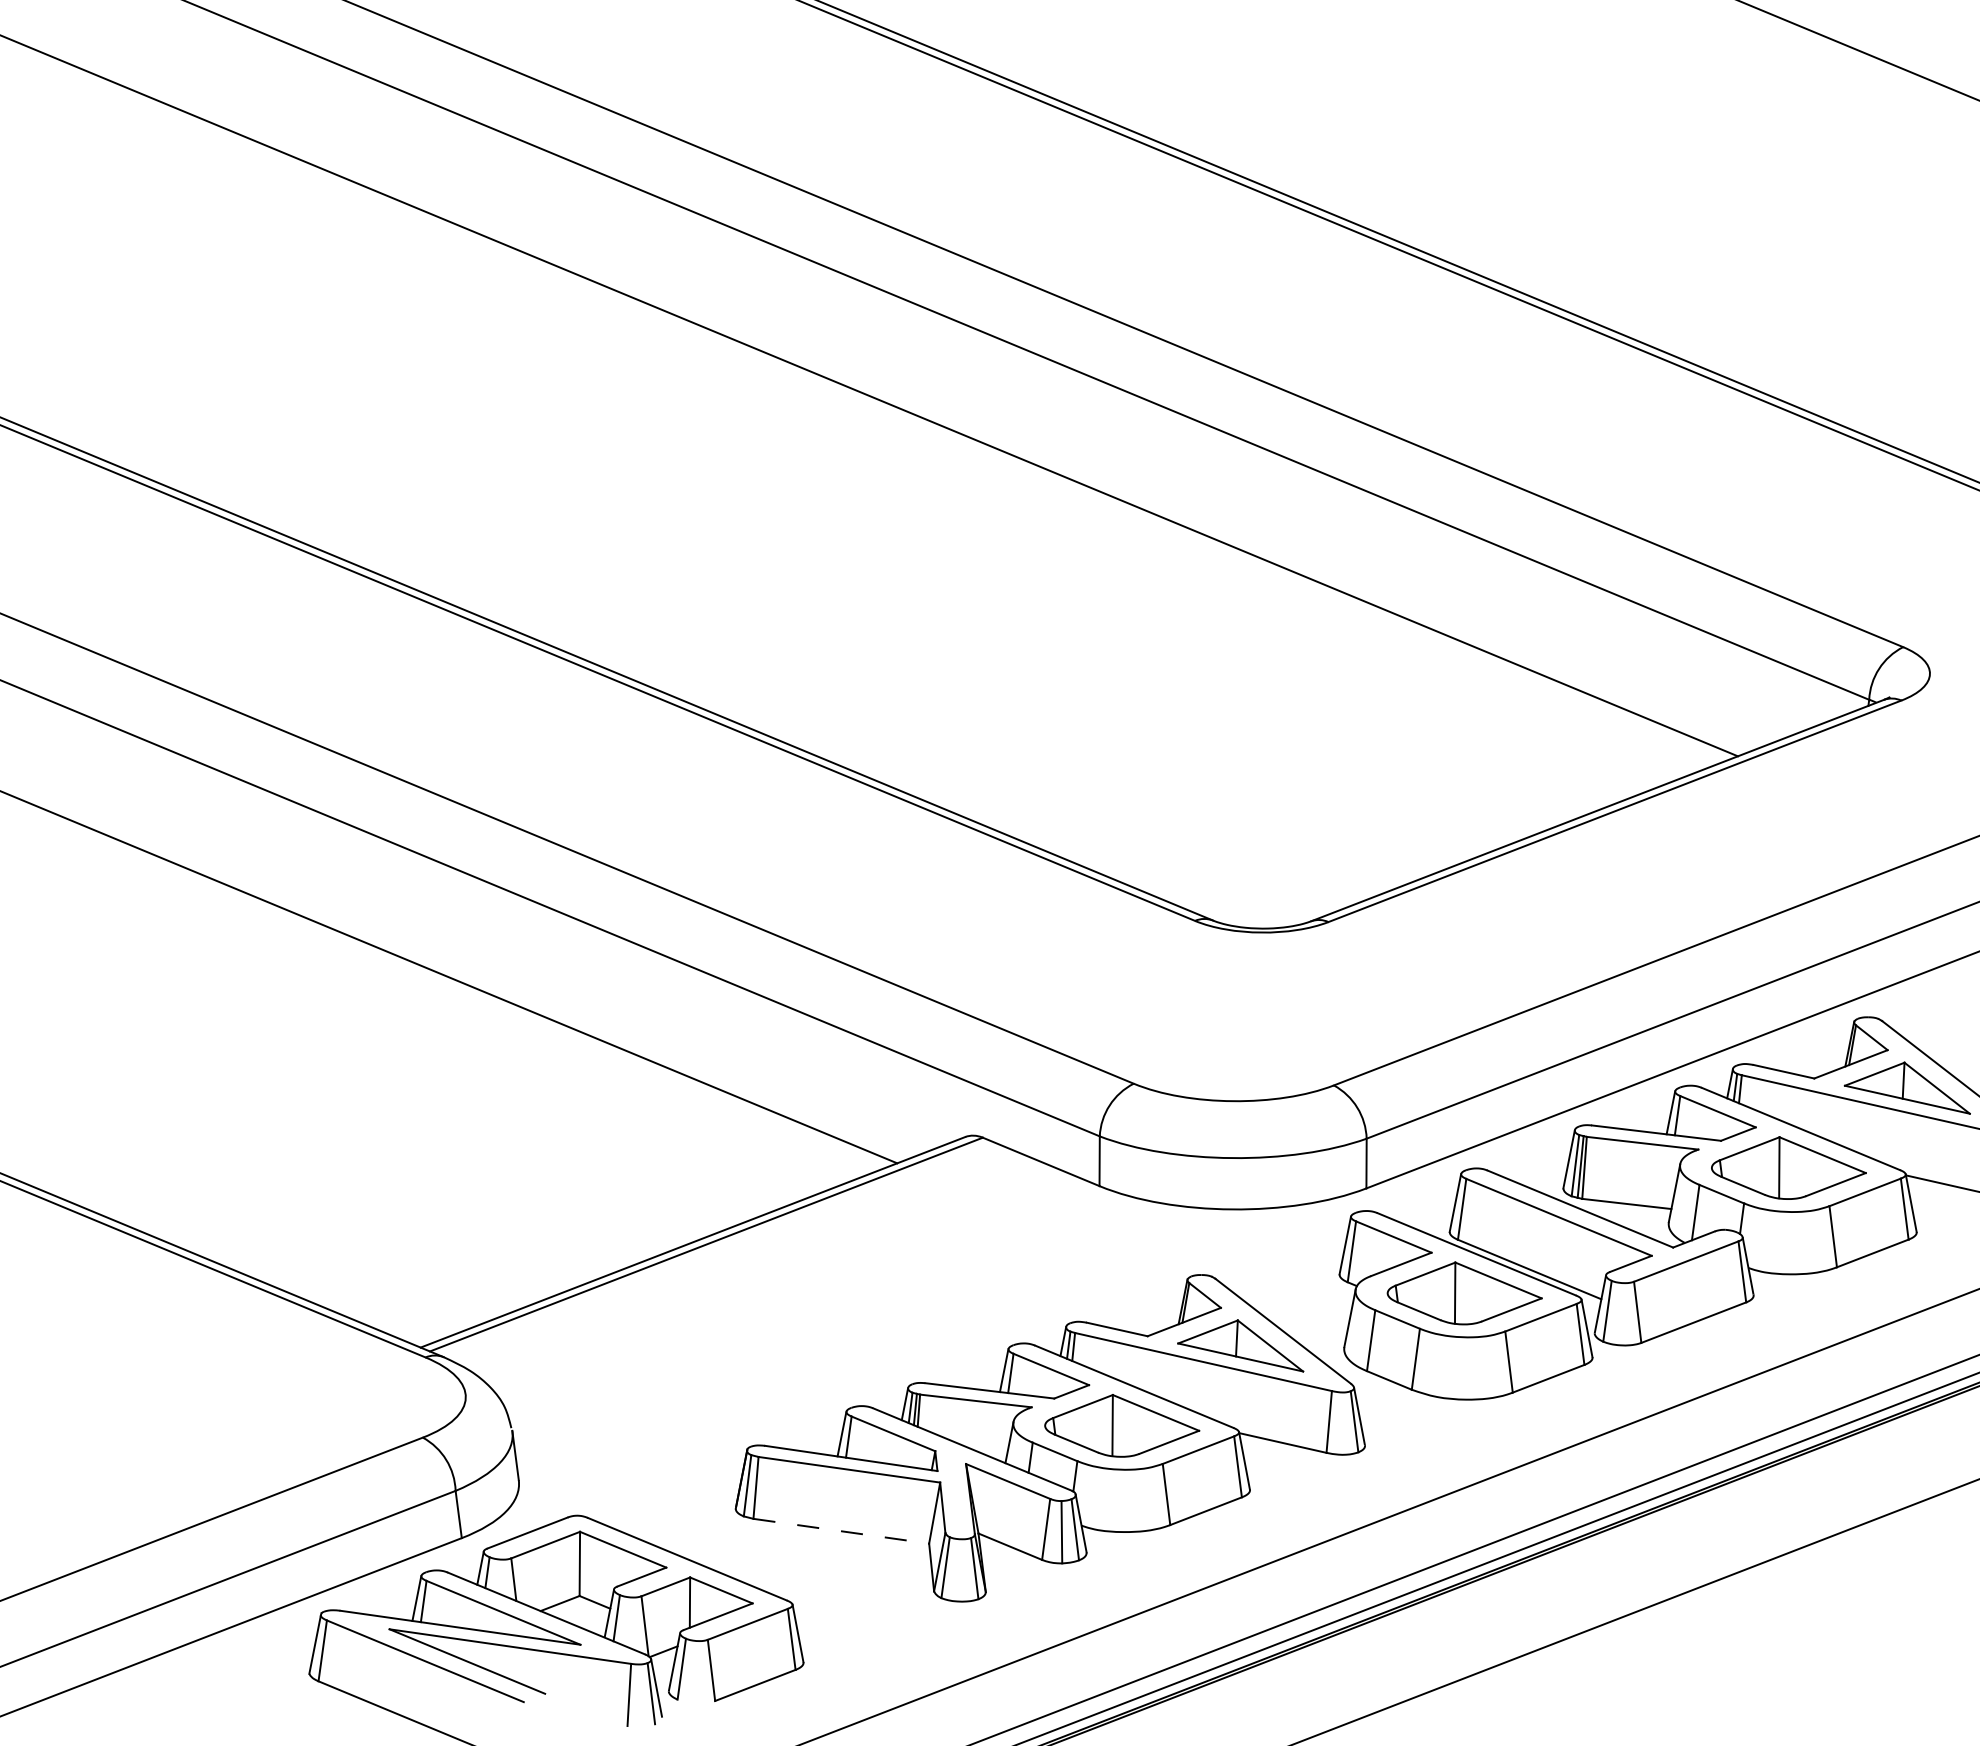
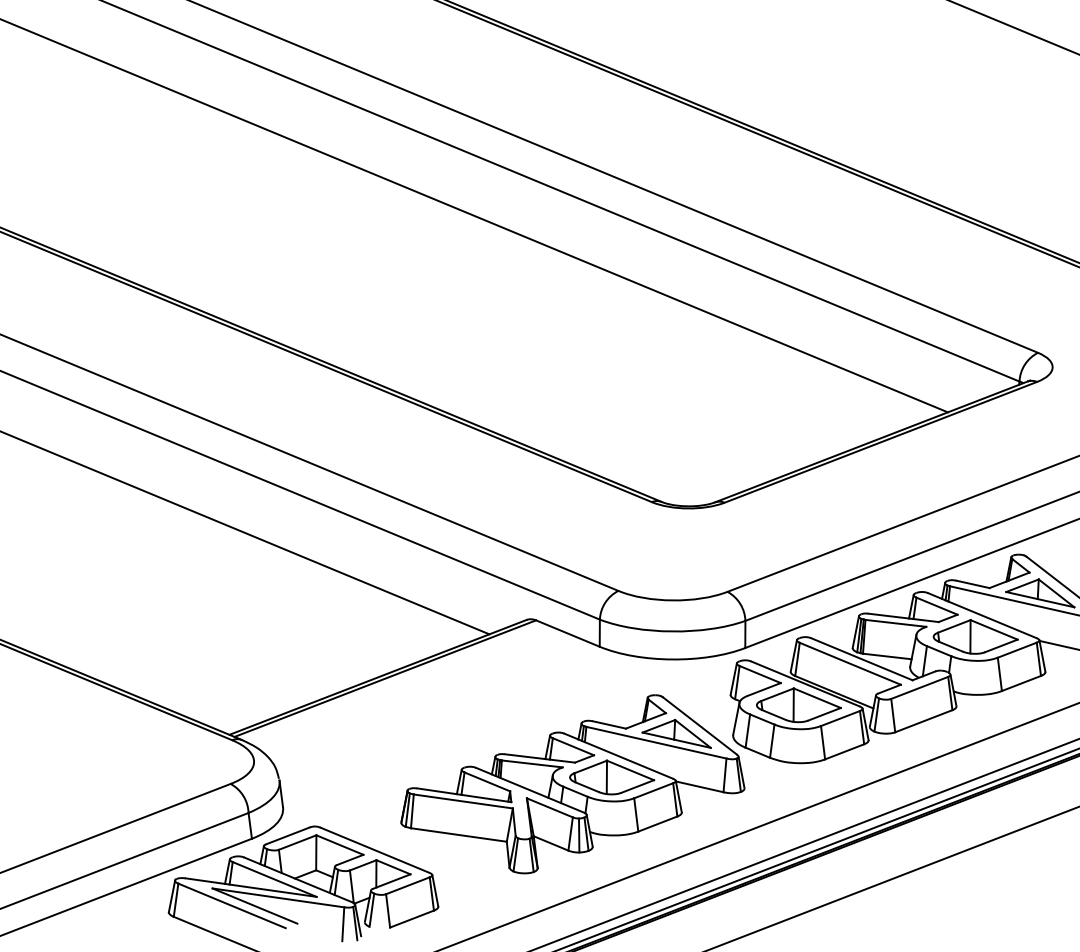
line: (842, 1532) -> (459, 835), dashed -> solid

